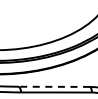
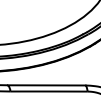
line: (54, 86) -> (46, 85), dashed -> solid

